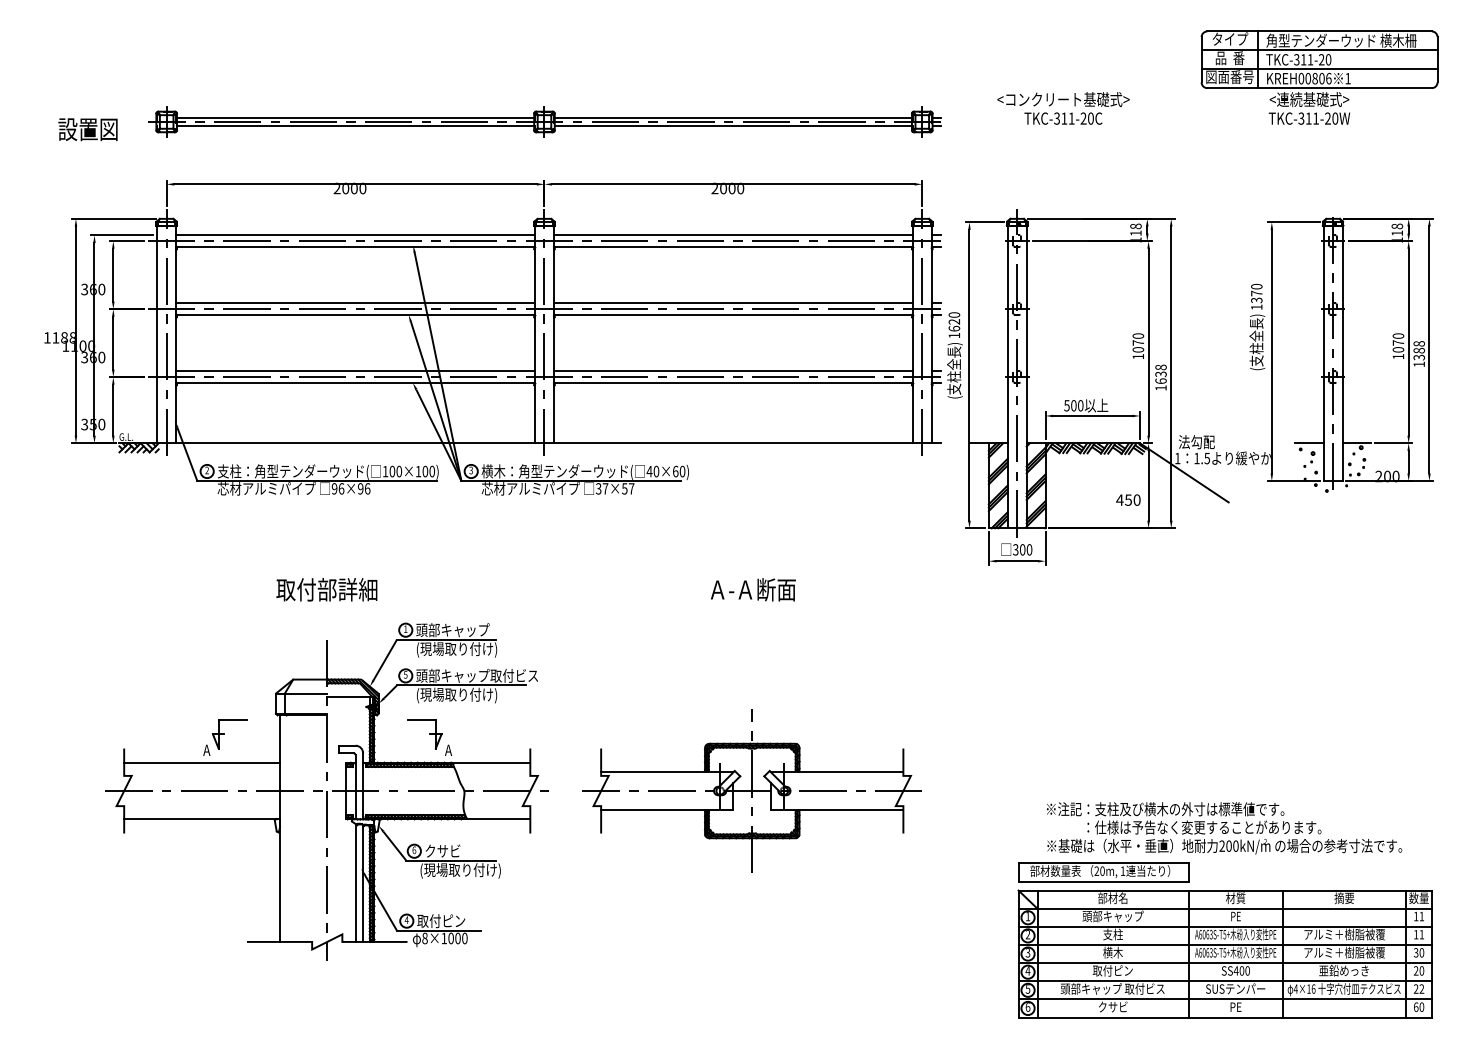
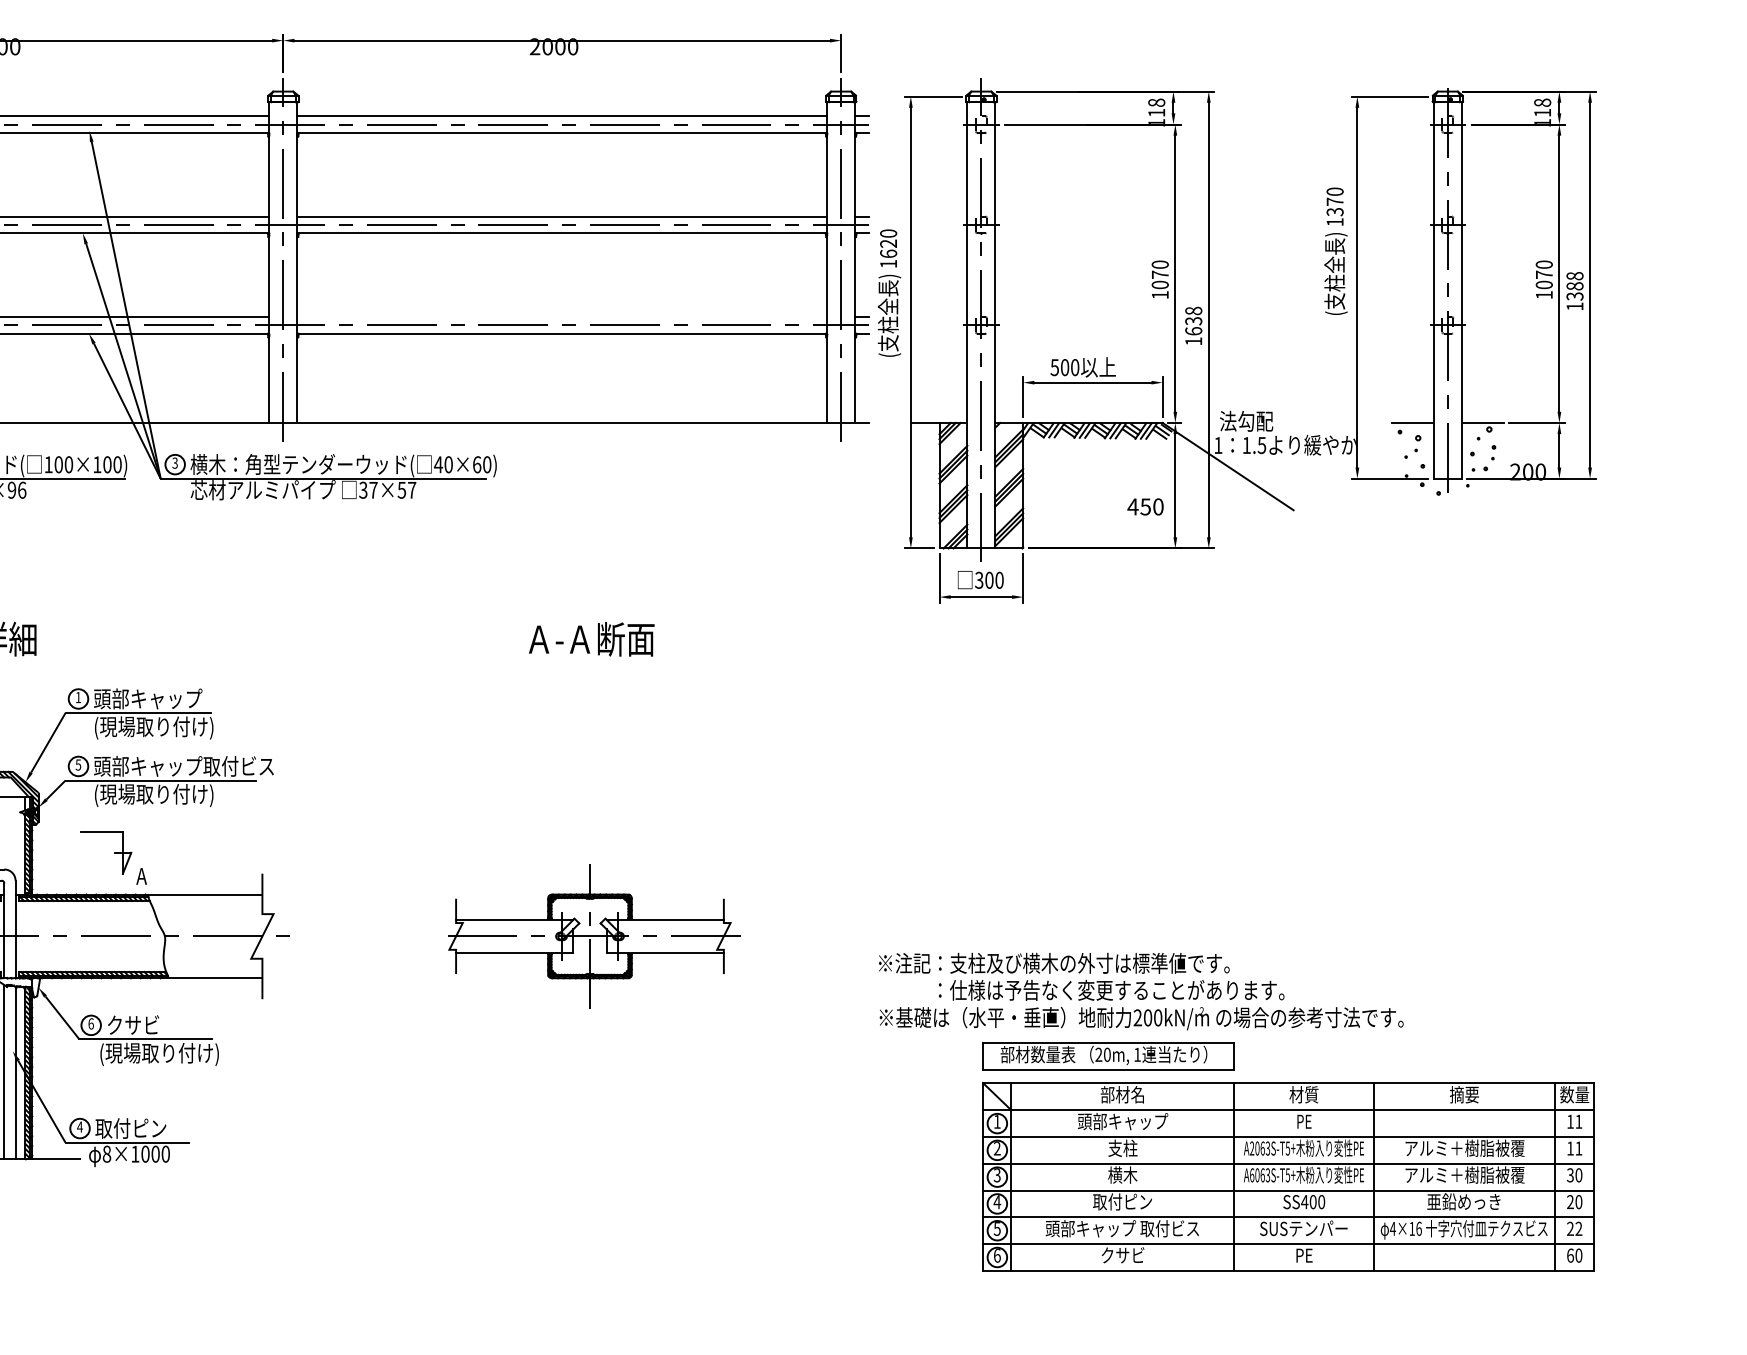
line: (732, 371) -> (560, 316), removed
part: (751, 790) -> (589, 935), size x0.6
text: (1224, 828) -> (1141, 991), moved
text: (1200, 934) -> (1252, 1148), A6063S-T5+ -> A2063S-T5+

